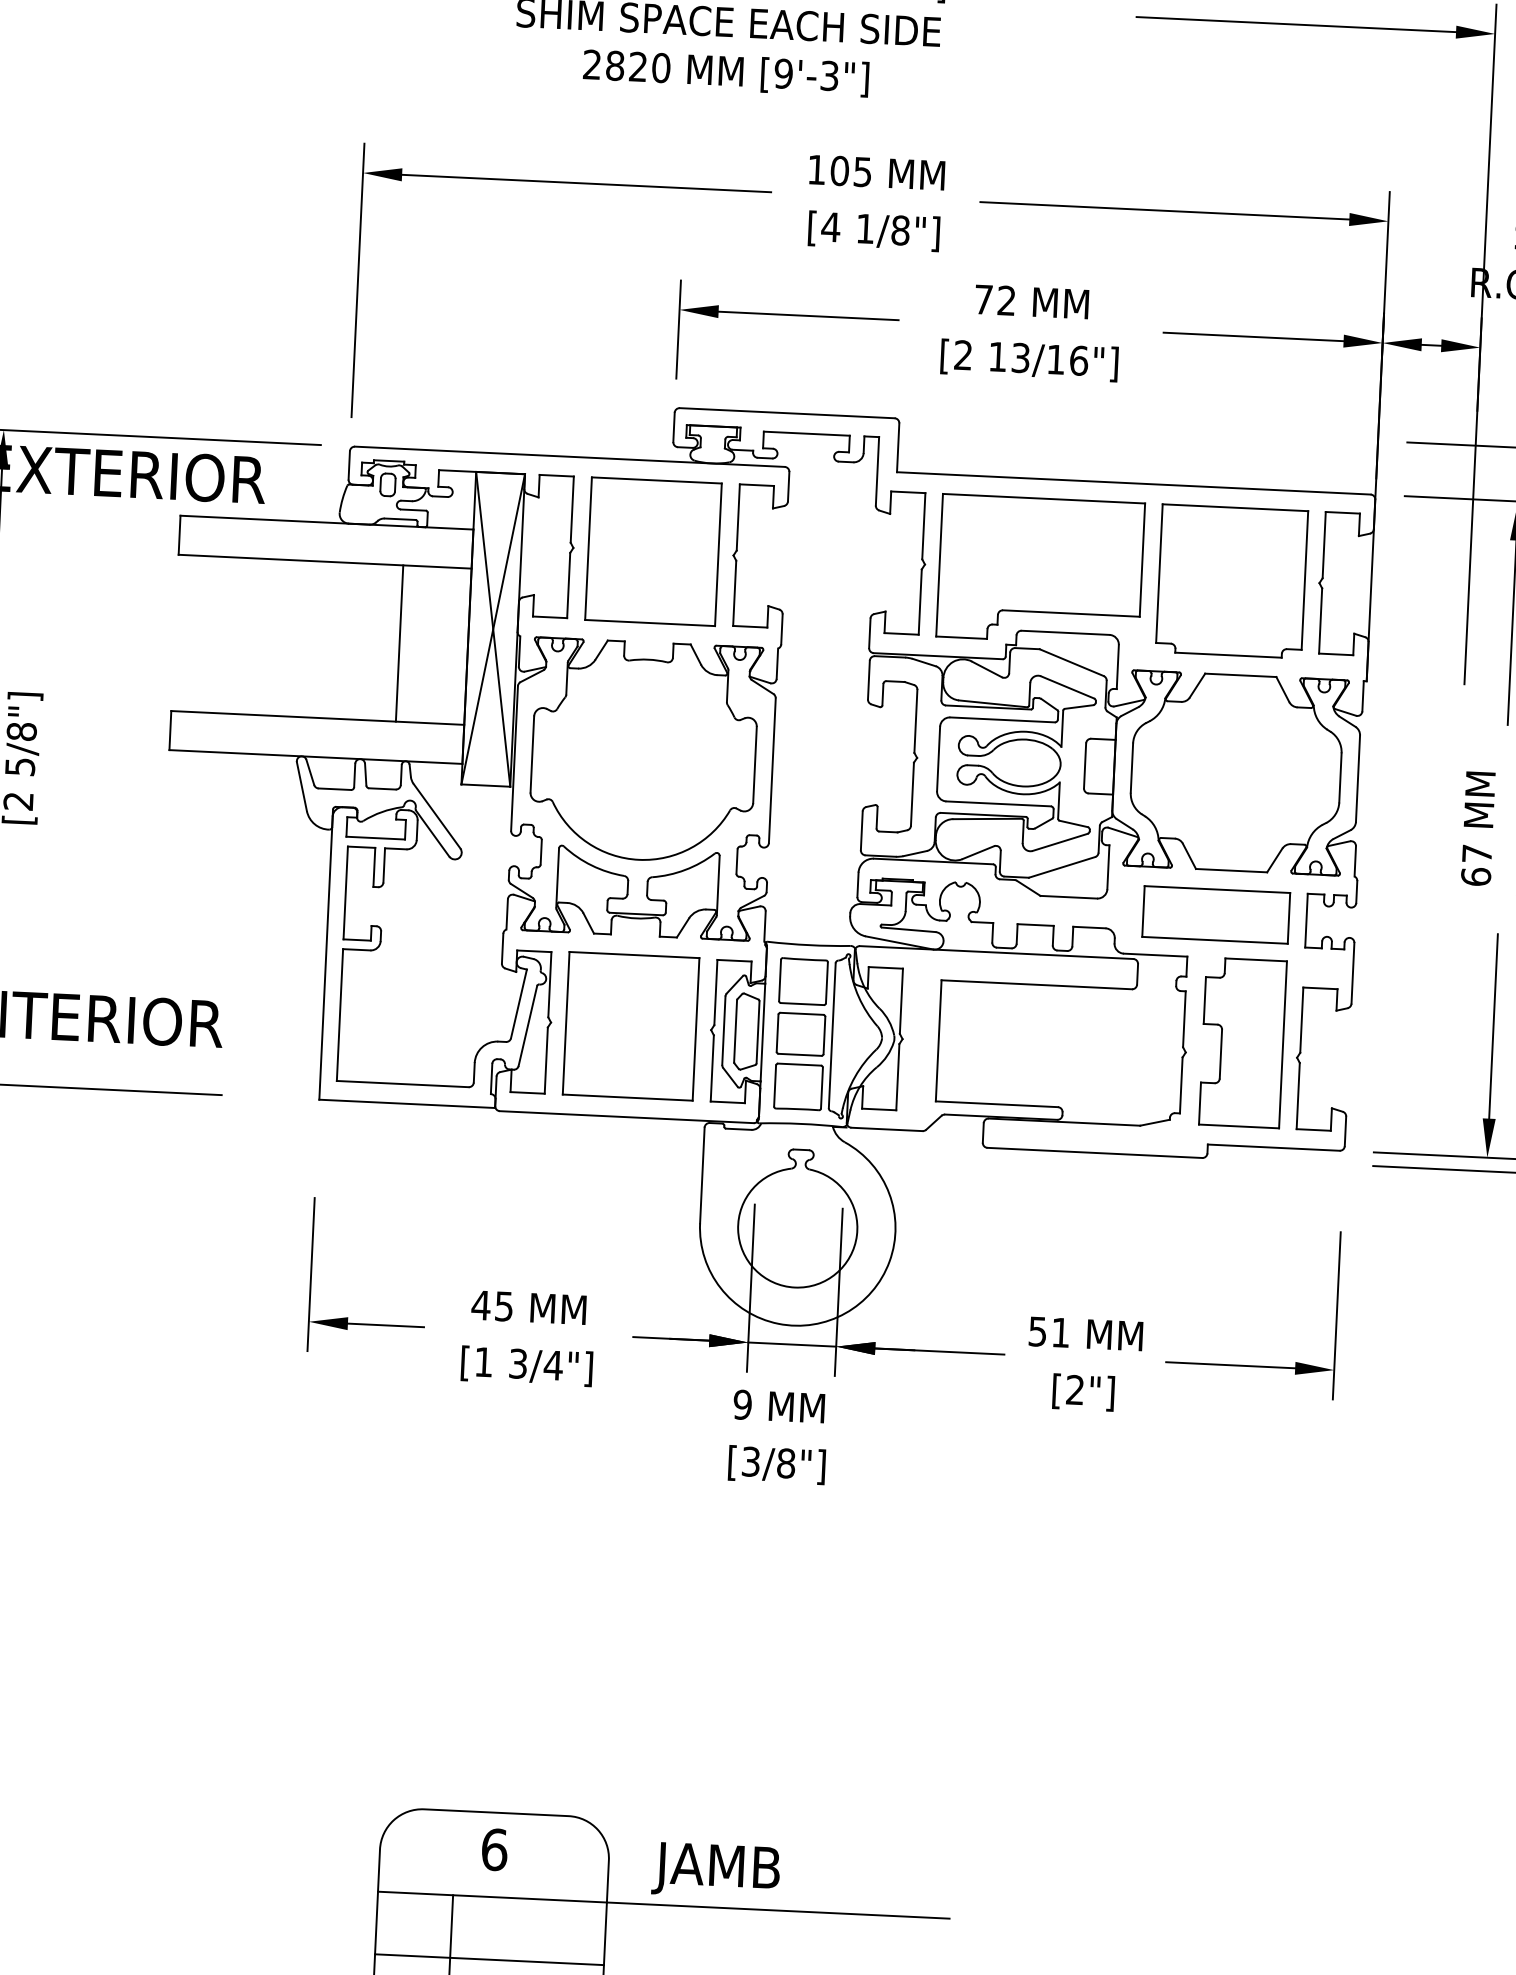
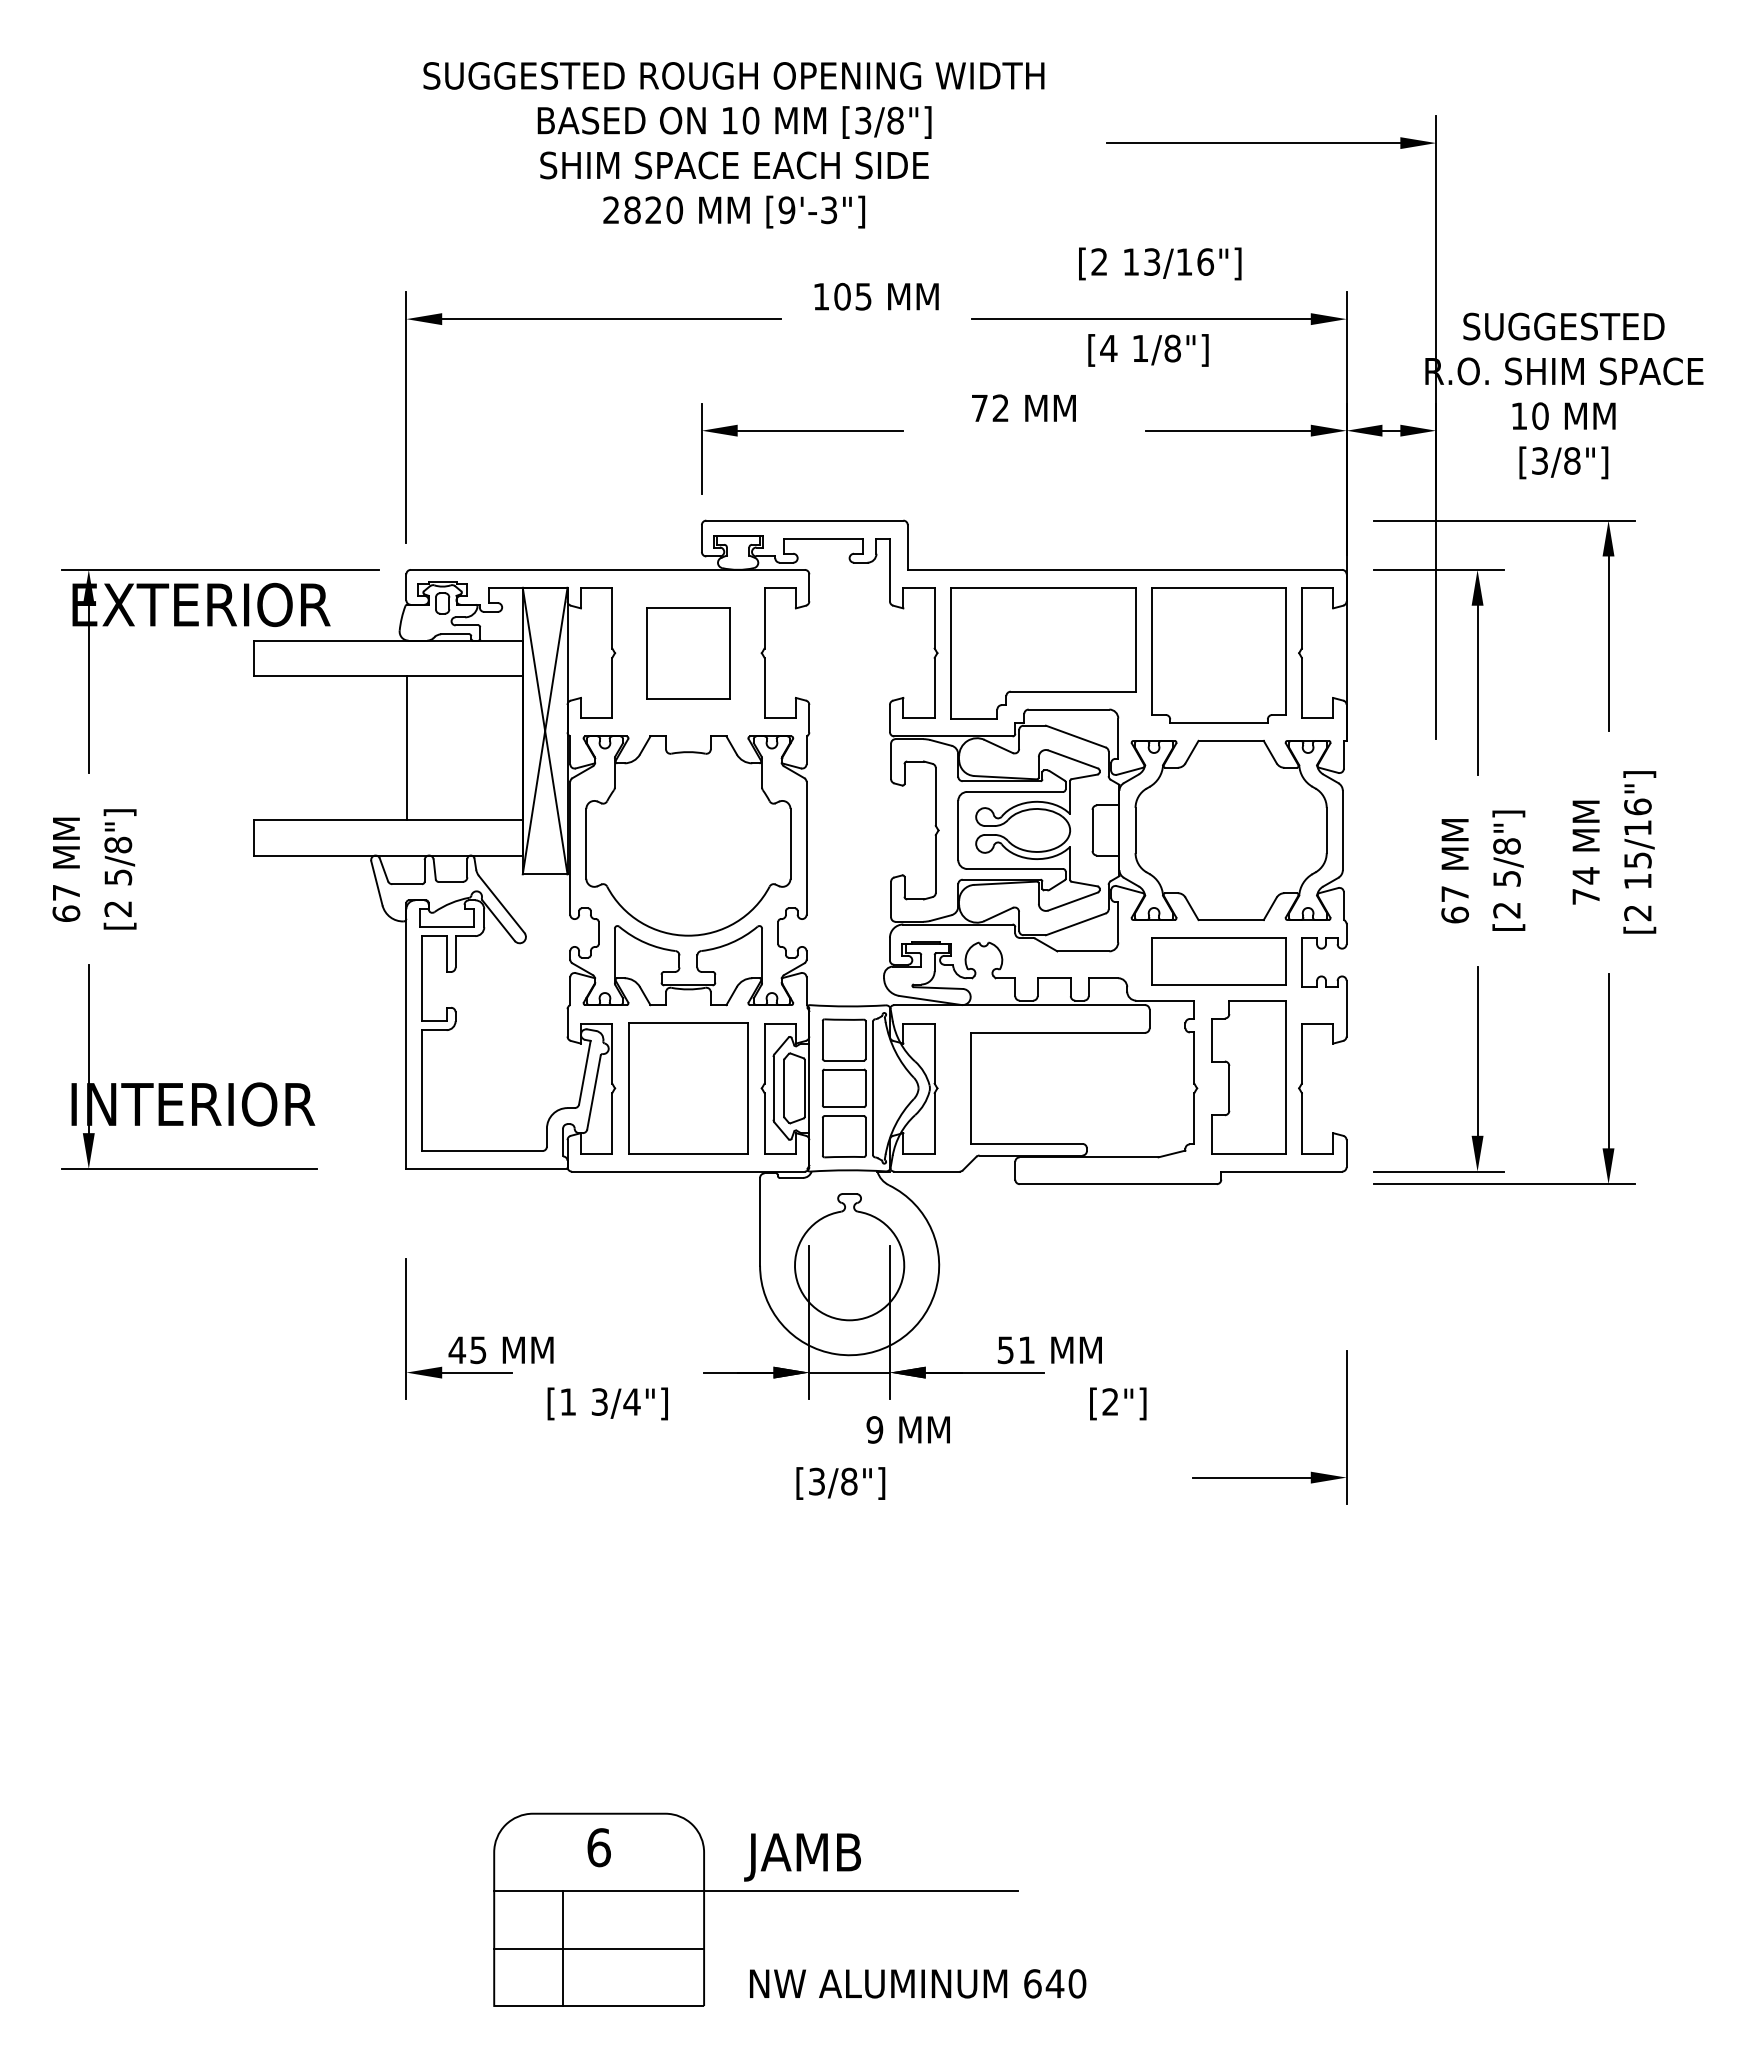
text: (874, 231) -> (1148, 350), moved
text: (1029, 360) -> (1160, 263), moved
part: (653, 552) -> (688, 653), size x0.7
line: (400, 642) -> (407, 747), moved
text: (528, 1307) -> (500, 1350), moved
text: (1085, 1334) -> (1049, 1350), moved
part: (1250, 1366) -> (1269, 1477), moved
text: (778, 1406) -> (907, 1429), moved

